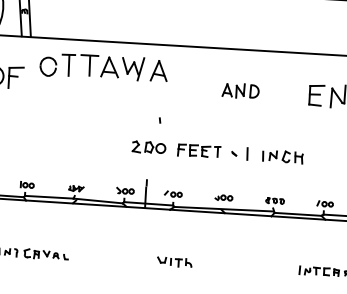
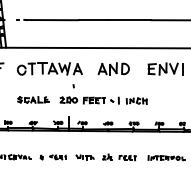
part: (103, 66) -> (49, 68), moved
part: (240, 89) -> (113, 68), size x1.67
part: (79, 142) -> (33, 99), added
part: (110, 258) -> (52, 157), added
part: (242, 266) -> (119, 157), added

